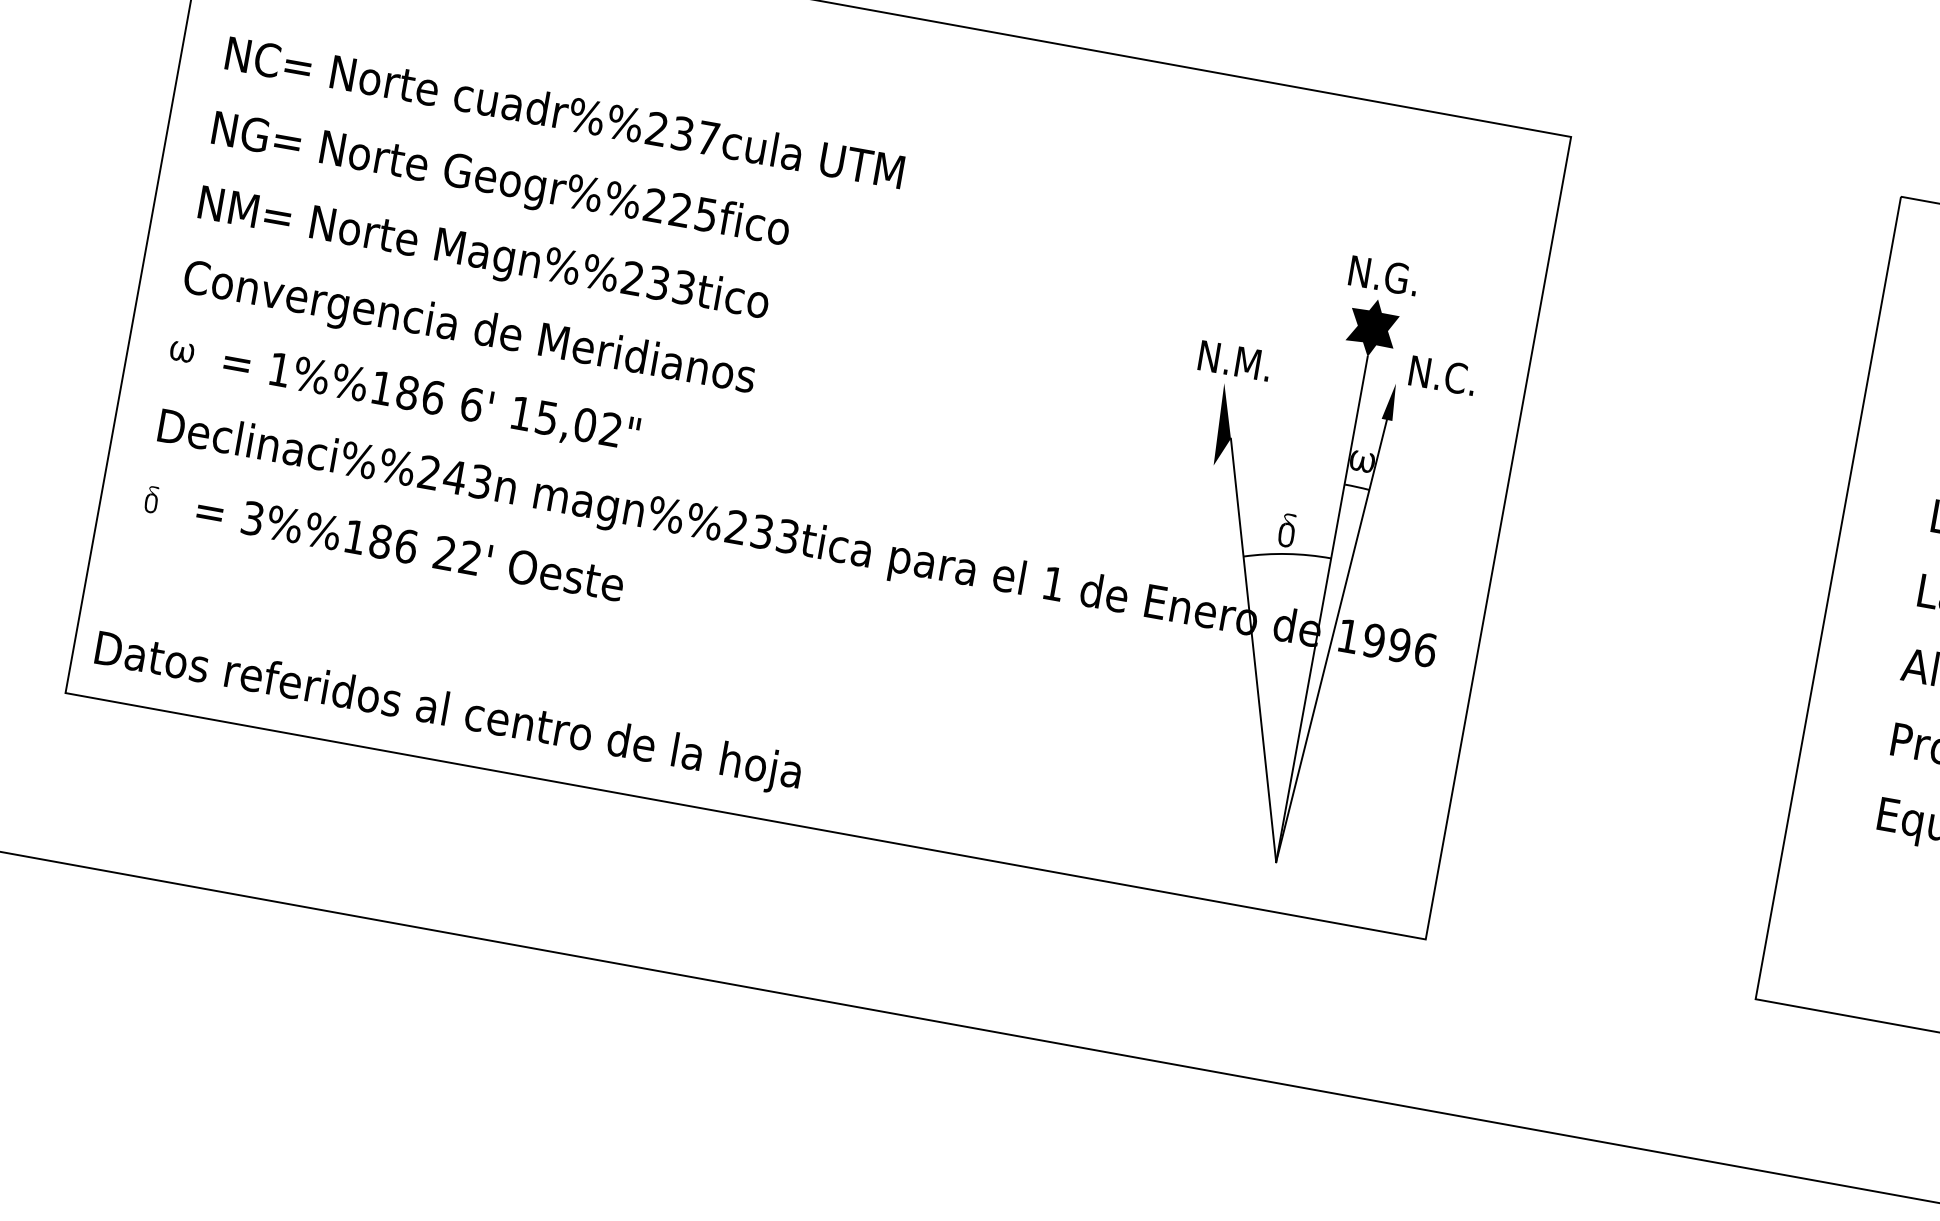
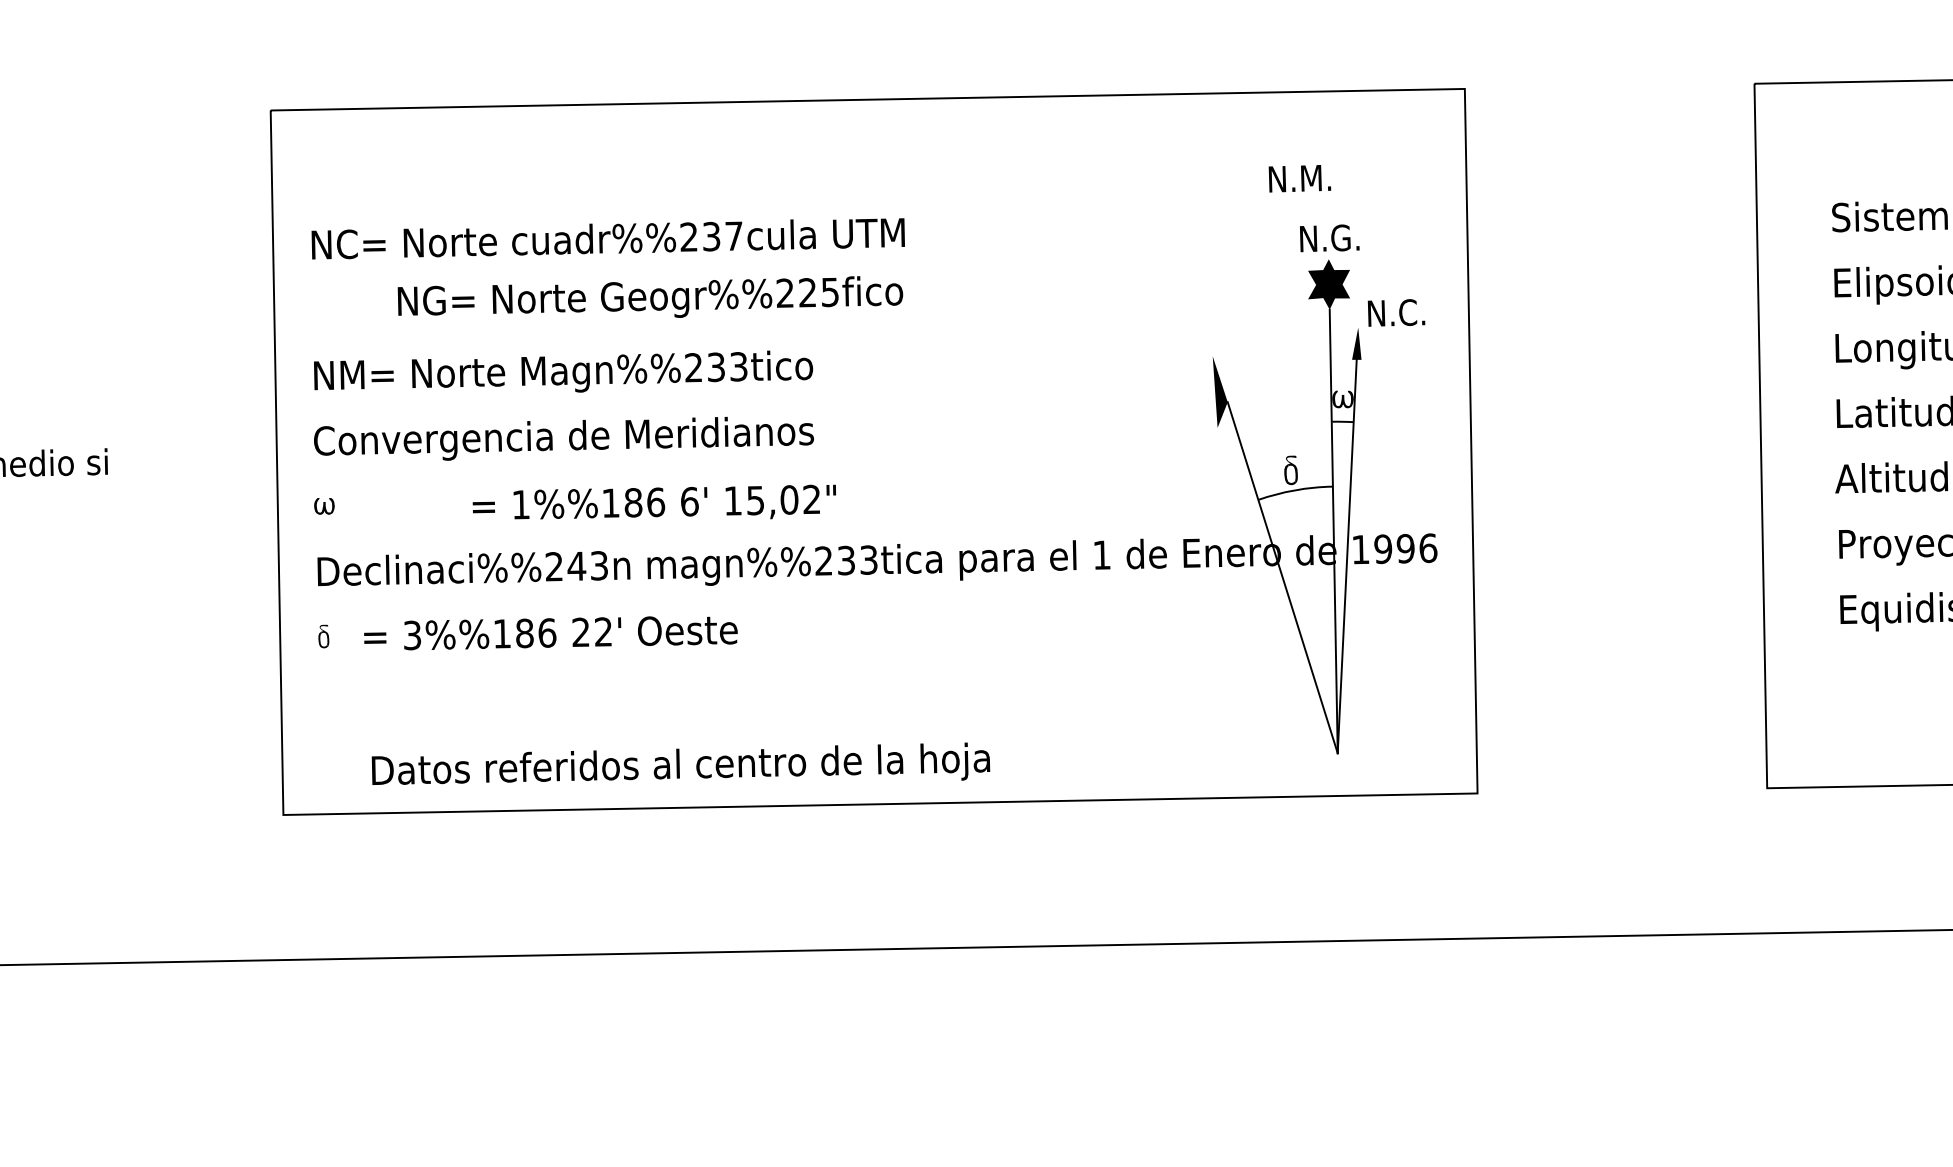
text: (501, 178) -> (650, 296), moved
text: (1234, 360) -> (1299, 178), moved
text: (430, 396) -> (653, 501), moved
text: (448, 708) -> (680, 763), moved

